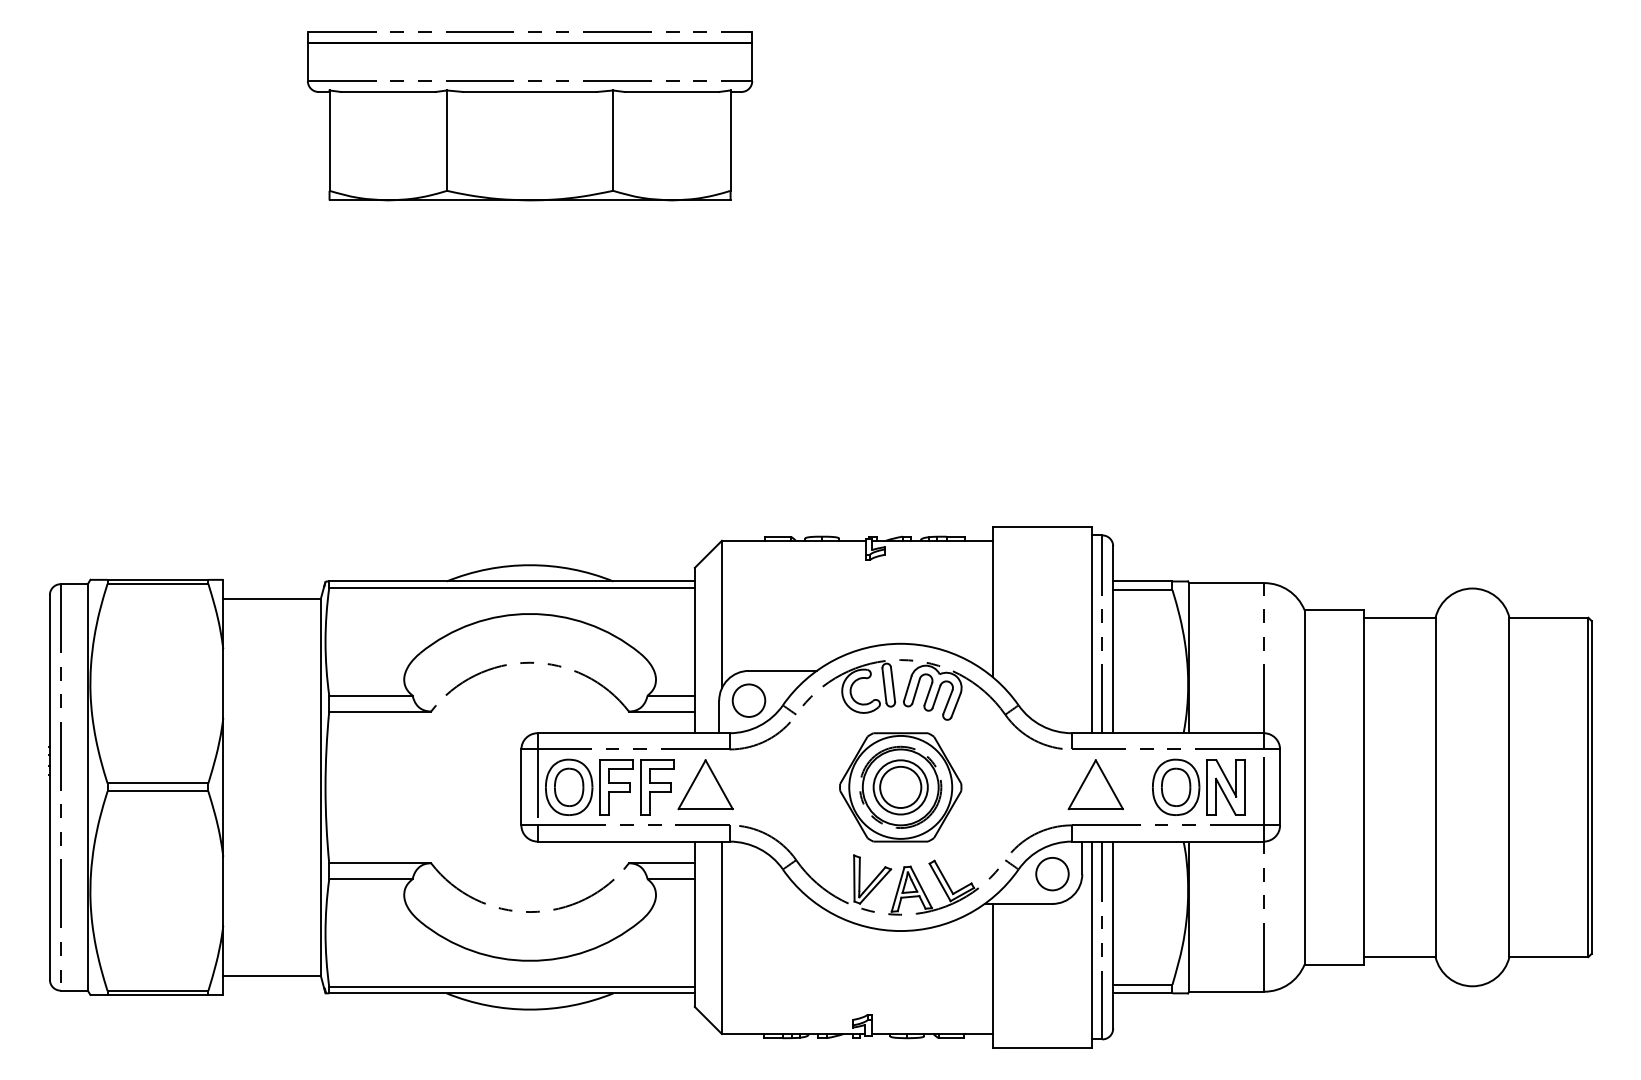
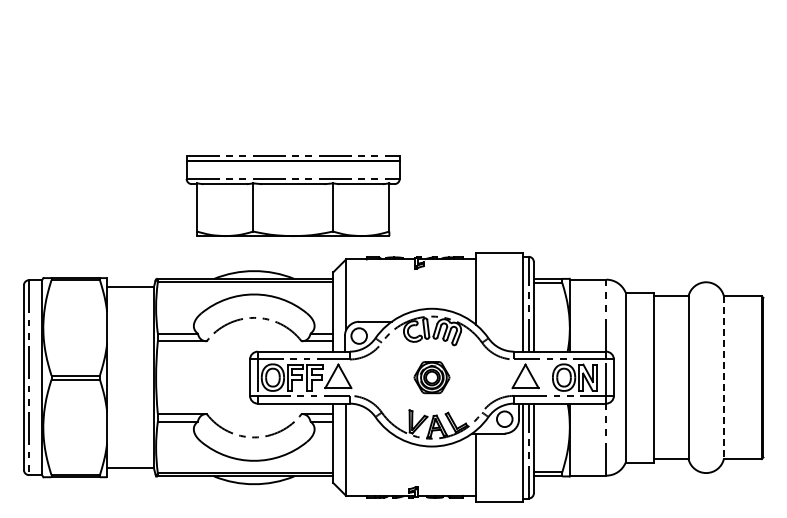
part: (528, 115) -> (292, 195), moved
part: (899, 787) -> (431, 377), size x0.6
line: (1508, 789) -> (723, 378), solid -> dashed

